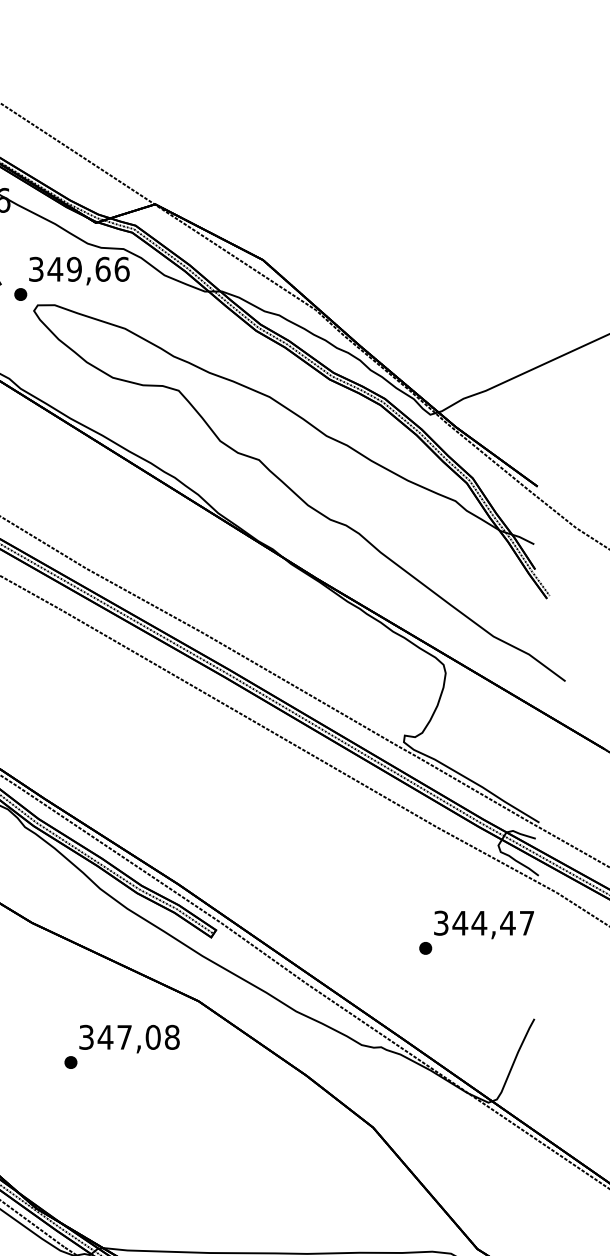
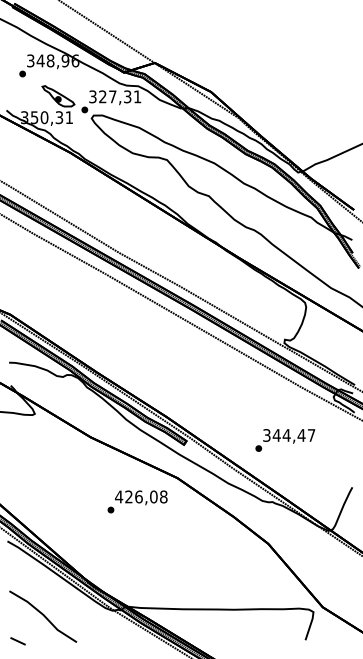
text: (87, 268) -> (119, 96), 349,66 -> 327,31
text: (476, 932) -> (285, 440), moved
text: (104, 1036) -> (128, 496), 347,08 -> 426,08

